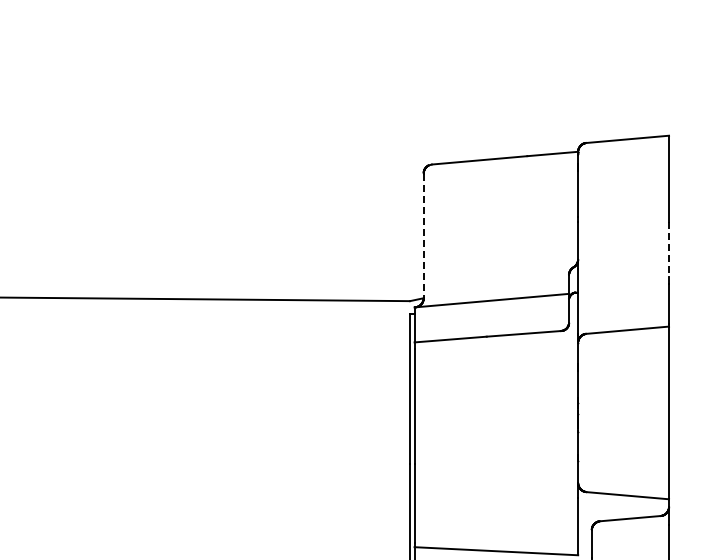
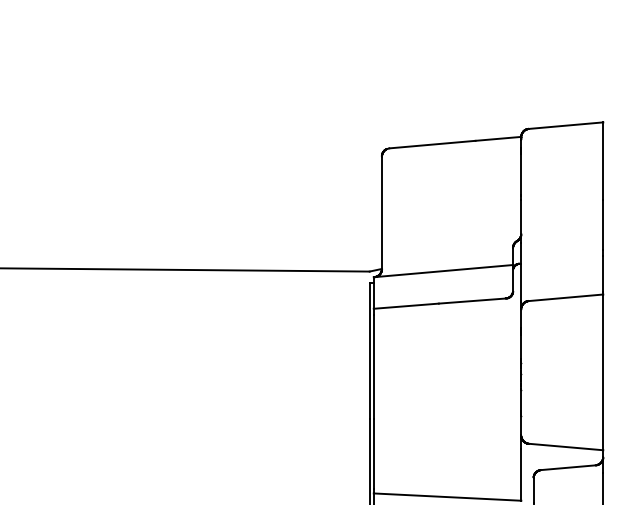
line: (423, 236) -> (381, 213), dashed -> solid
line: (669, 249) -> (603, 224), dashed -> solid

